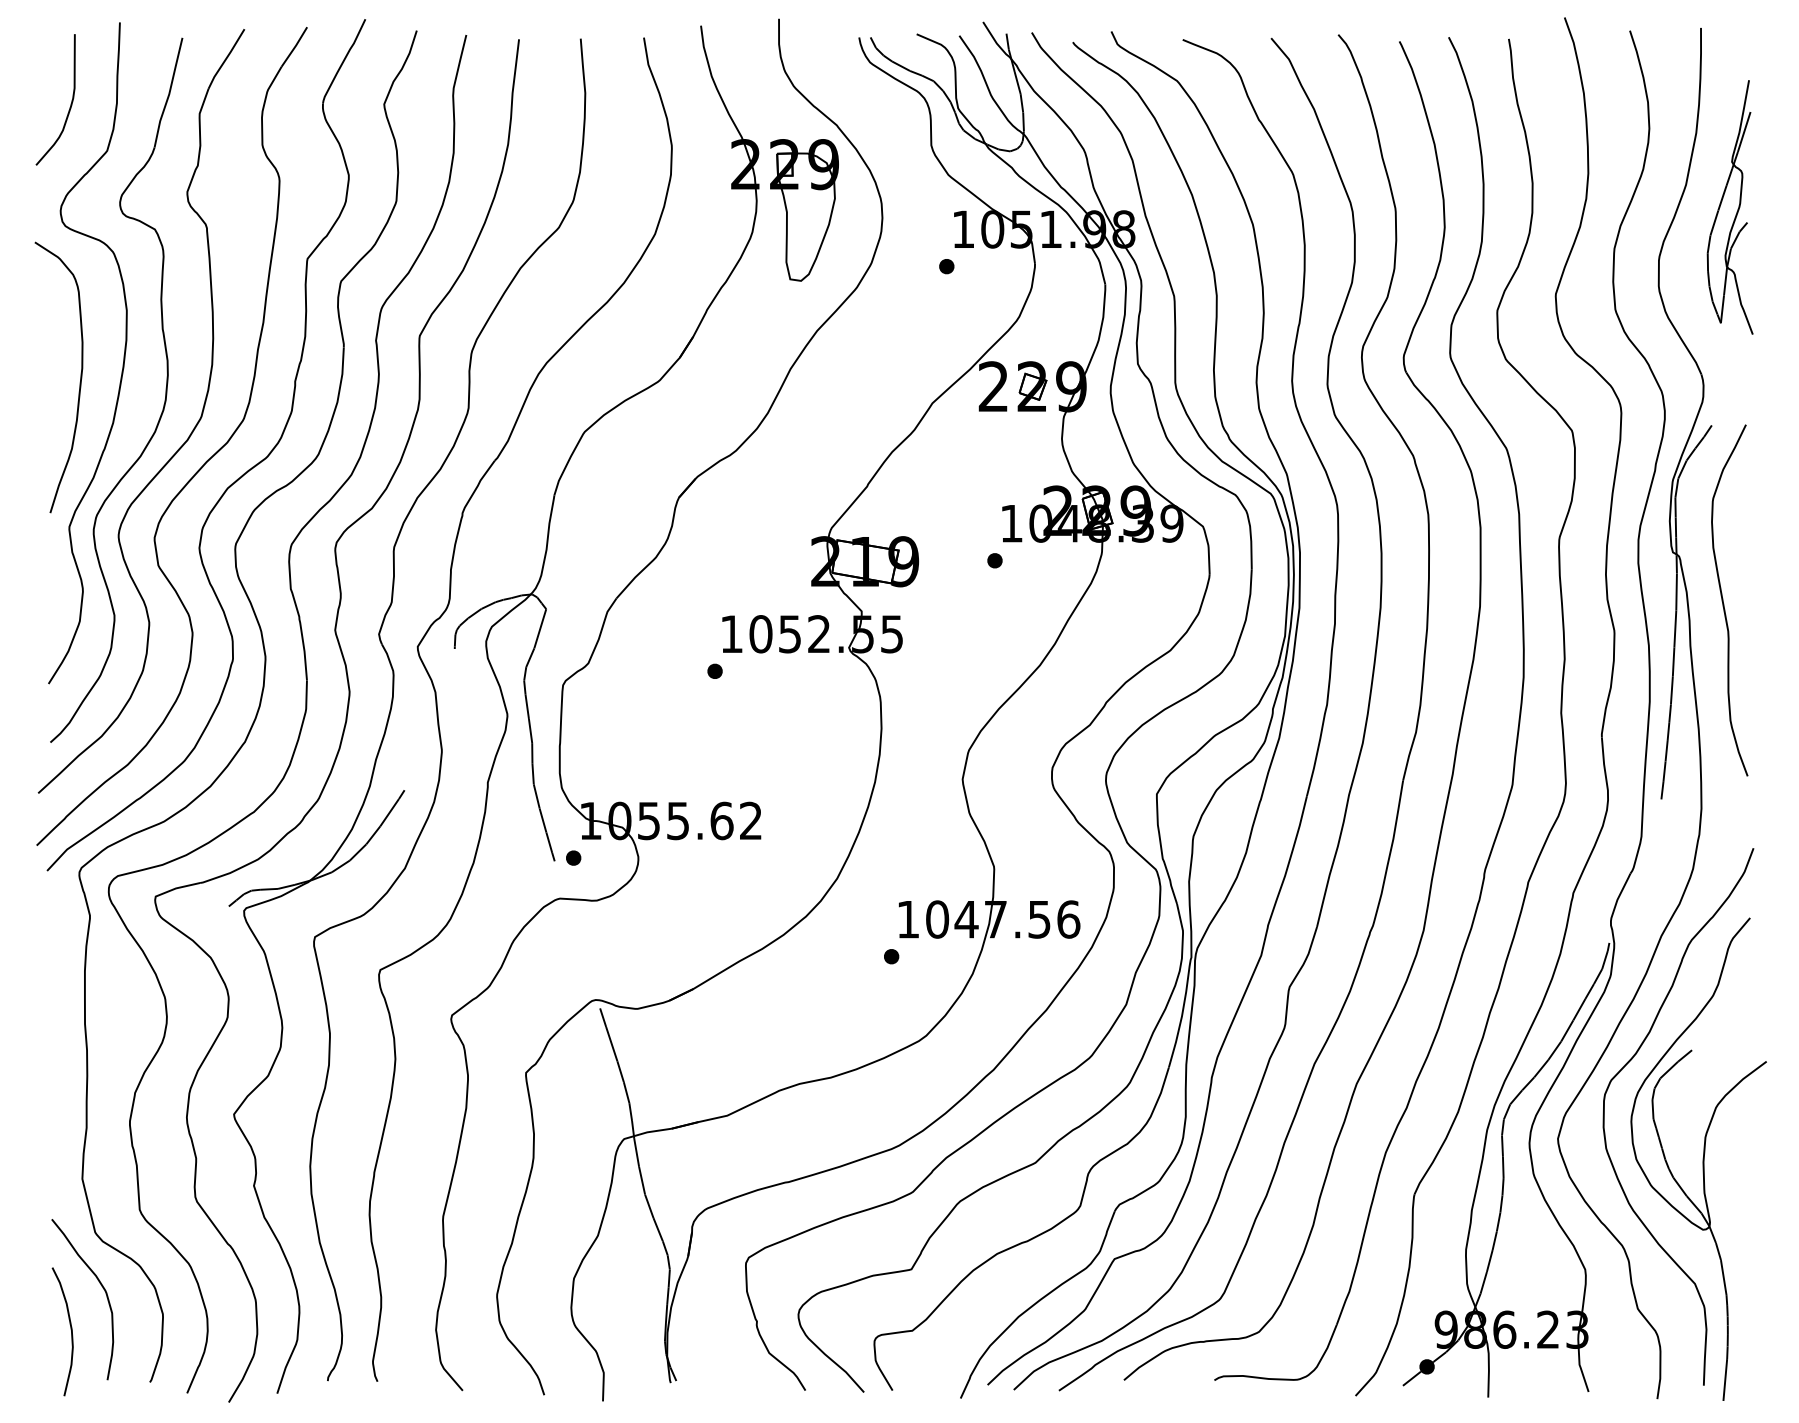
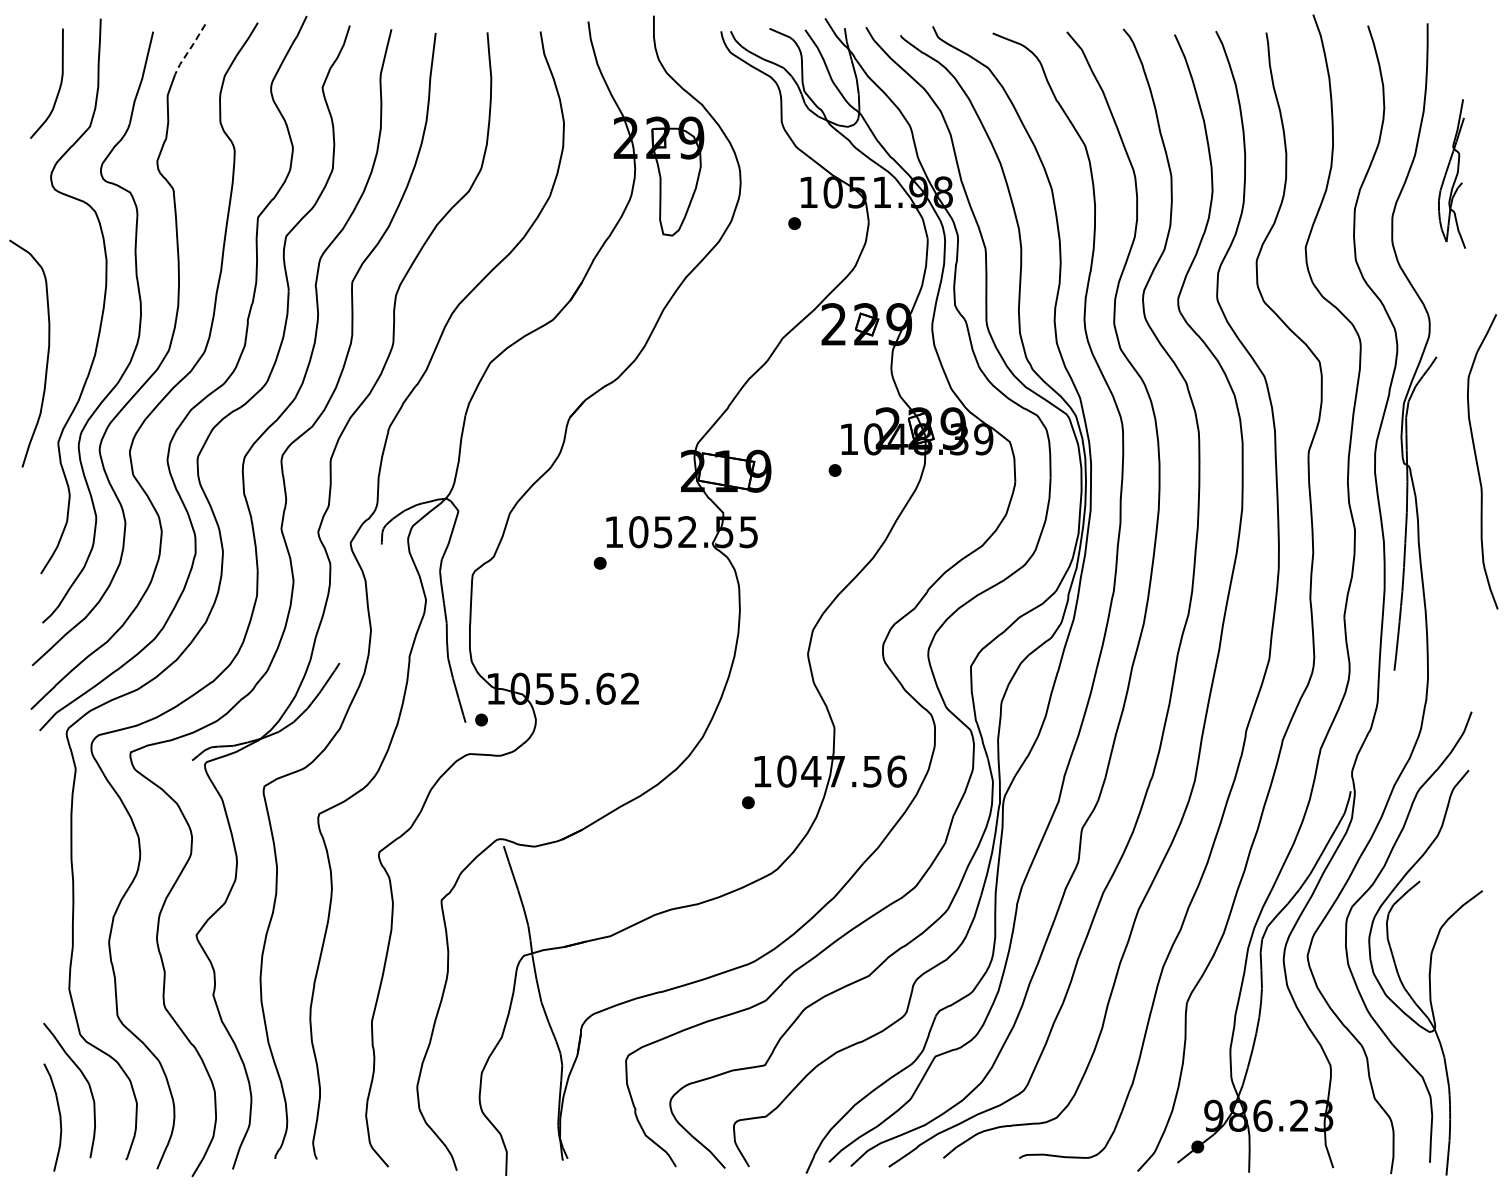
line: (225, 59) -> (189, 49), solid -> dashed
part: (1729, 206) -> (1451, 173), size x0.7
curve: (80, 377) -> (47, 353), moved
curve: (1723, 600) -> (1477, 461), moved

